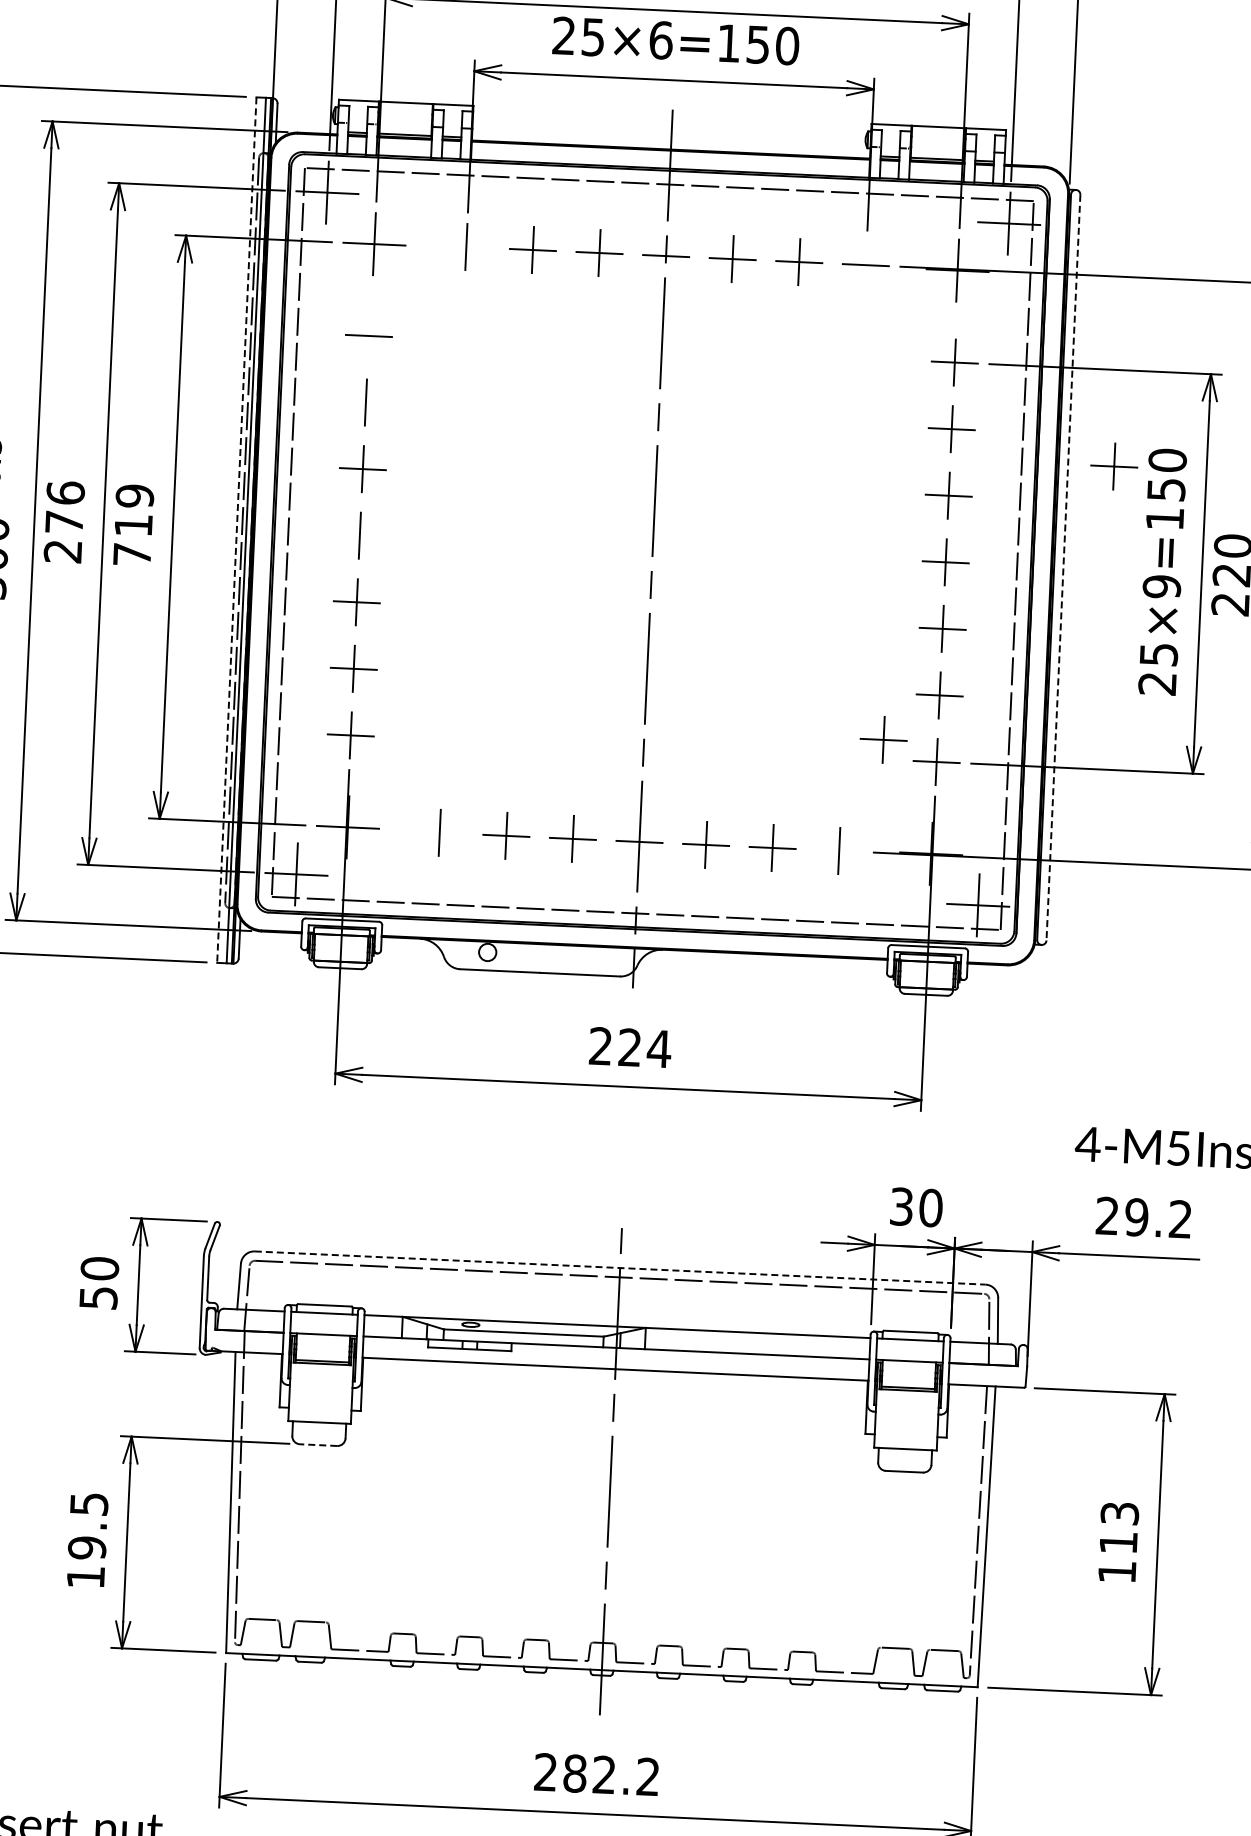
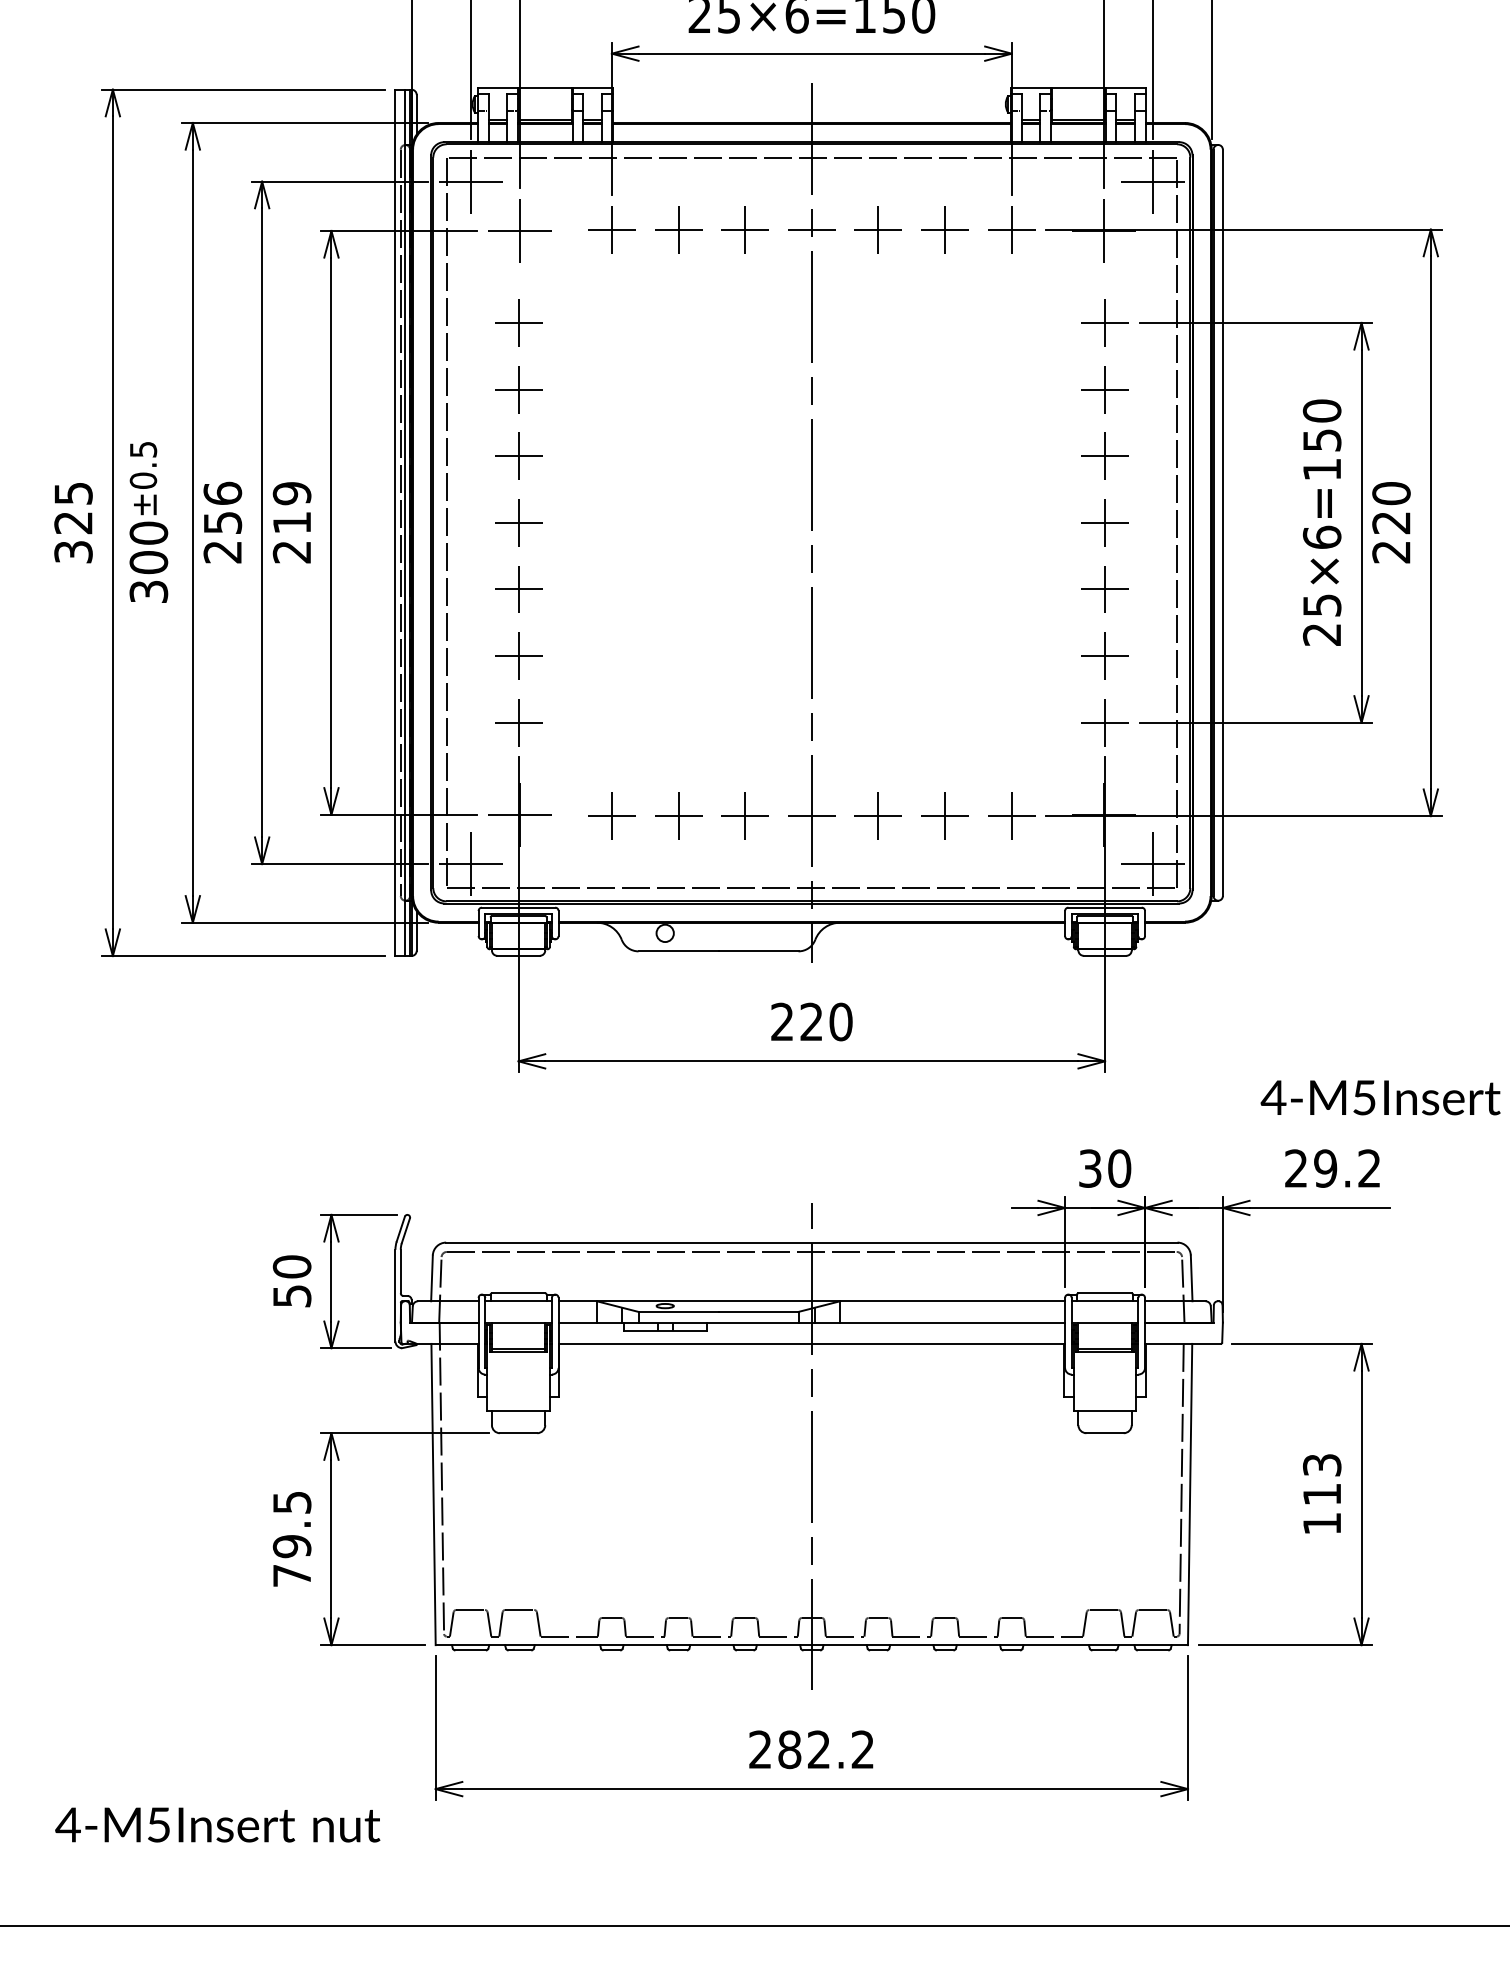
line: (465, 246) -> (611, 229), added
line: (865, 265) -> (1011, 229), added
line: (368, 335) -> (518, 322), added
line: (365, 402) -> (518, 389), added
part: (1113, 466) -> (1268, 419), removed
text: (65, 521) -> (223, 522), 276 -> 256
line: (236, 530) -> (395, 523), dashed -> solid
line: (359, 535) -> (518, 522), added
text: (131, 555) -> (291, 552), 719 -> 219
line: (1063, 568) -> (1222, 523), dashed -> solid
text: (1161, 586) -> (1321, 537), 25×9=150 -> 25×6=150
part: (883, 739) -> (1050, 702), removed
line: (439, 833) -> (611, 816), added
line: (838, 851) -> (1011, 816), added
text: (658, 1048) -> (840, 1021), 224 -> 220
line: (619, 1267) -> (811, 1242), dashed -> solid
line: (318, 1445) -> (518, 1433), dashed -> solid
text: (85, 1576) -> (291, 1575), 19.5 -> 79.5

